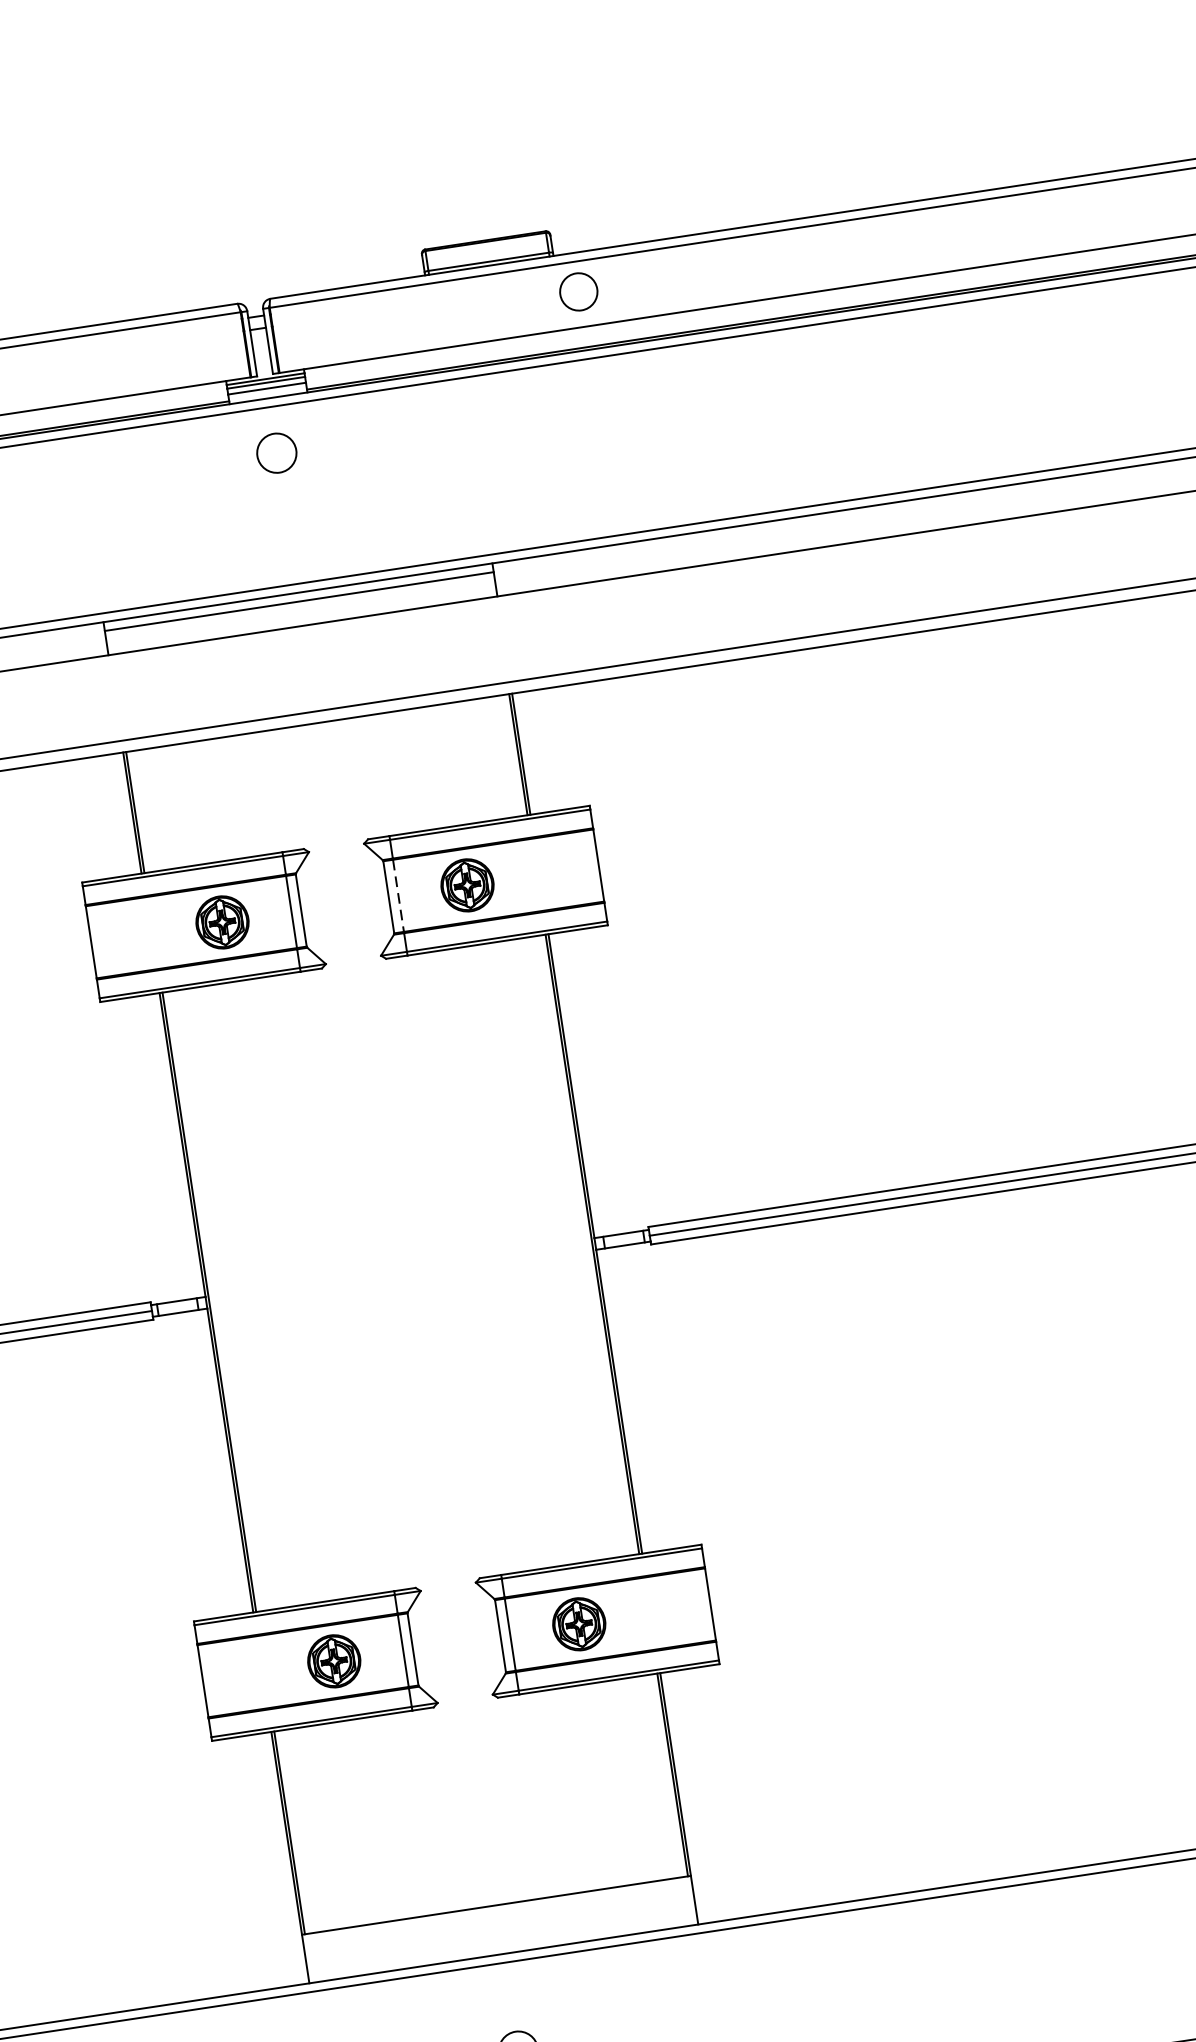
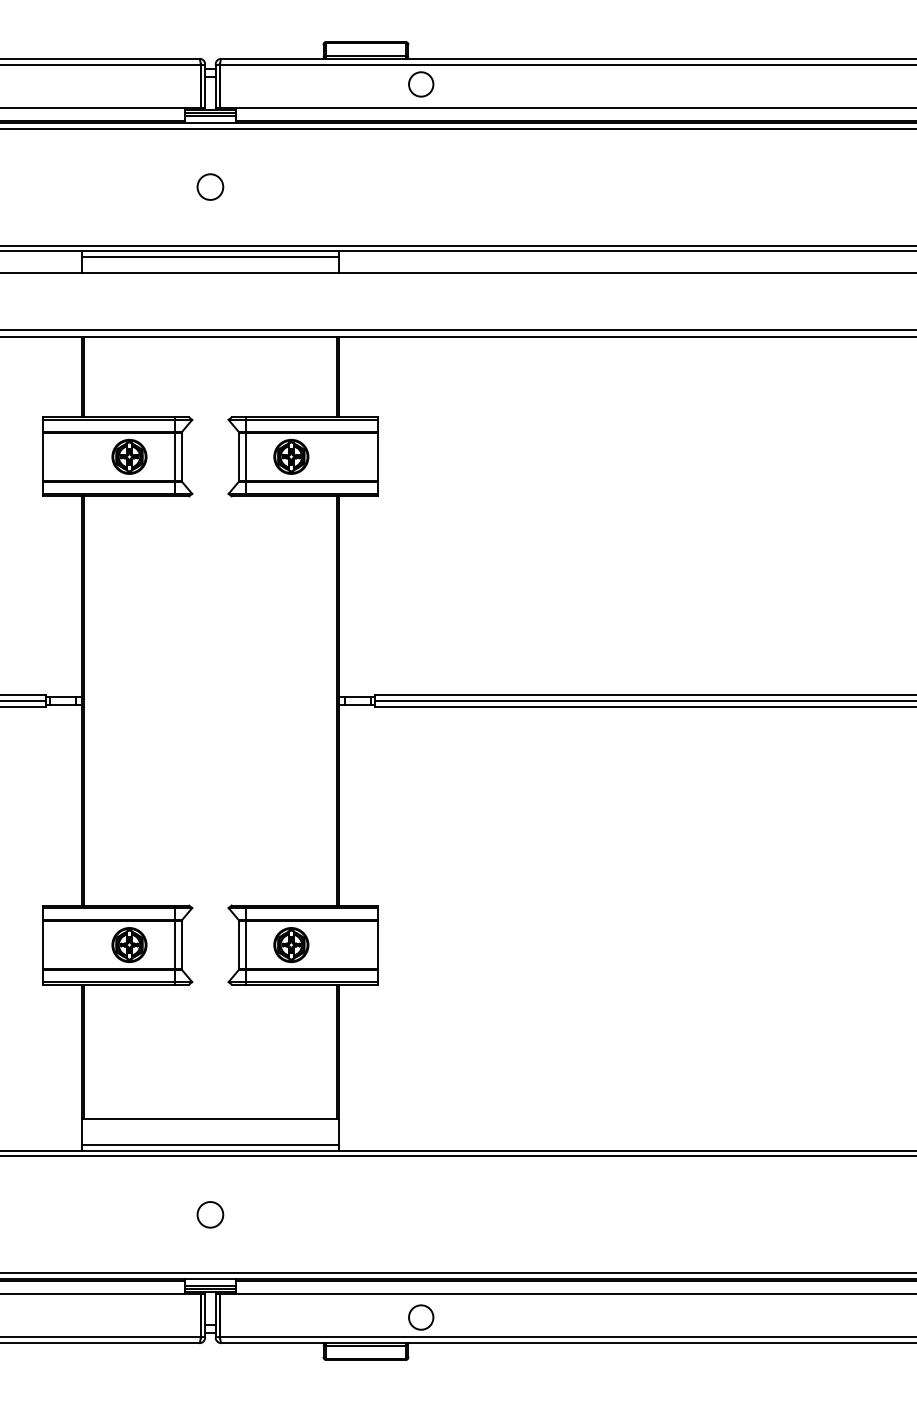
circle: (276, 452) -> (210, 186), moved
line: (398, 895) -> (245, 456), dashed -> solid
line: (501, 1944) -> (209, 1144), added

